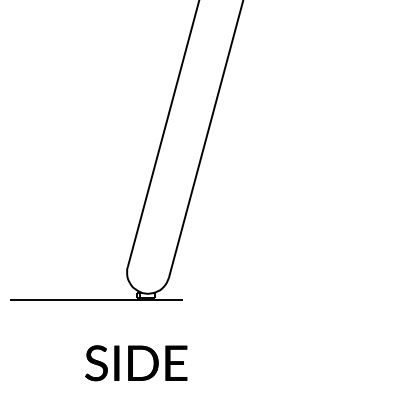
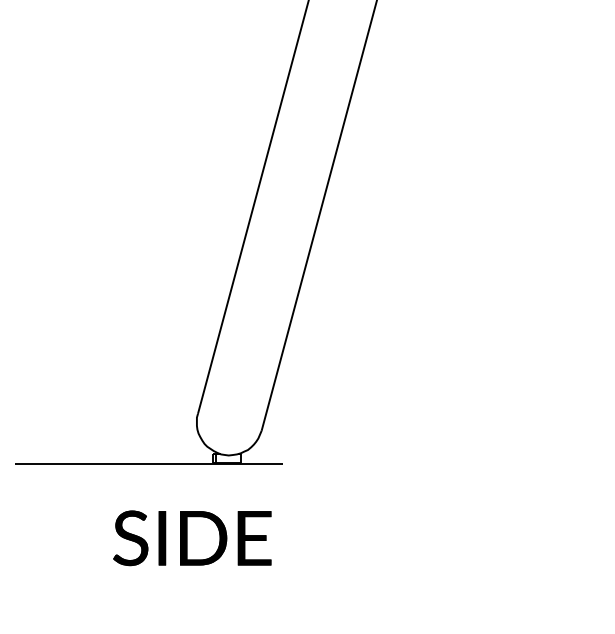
text: (136, 363) -> (192, 538), moved

